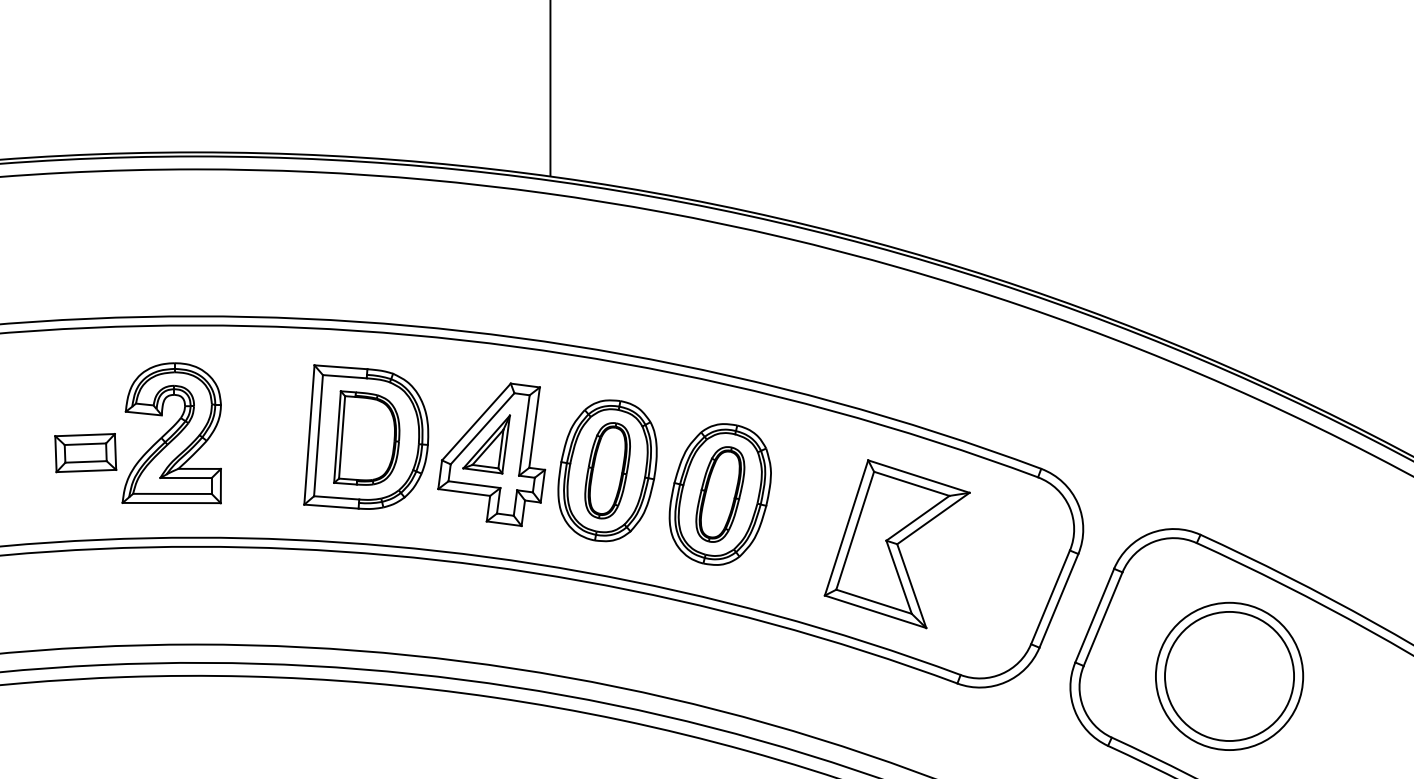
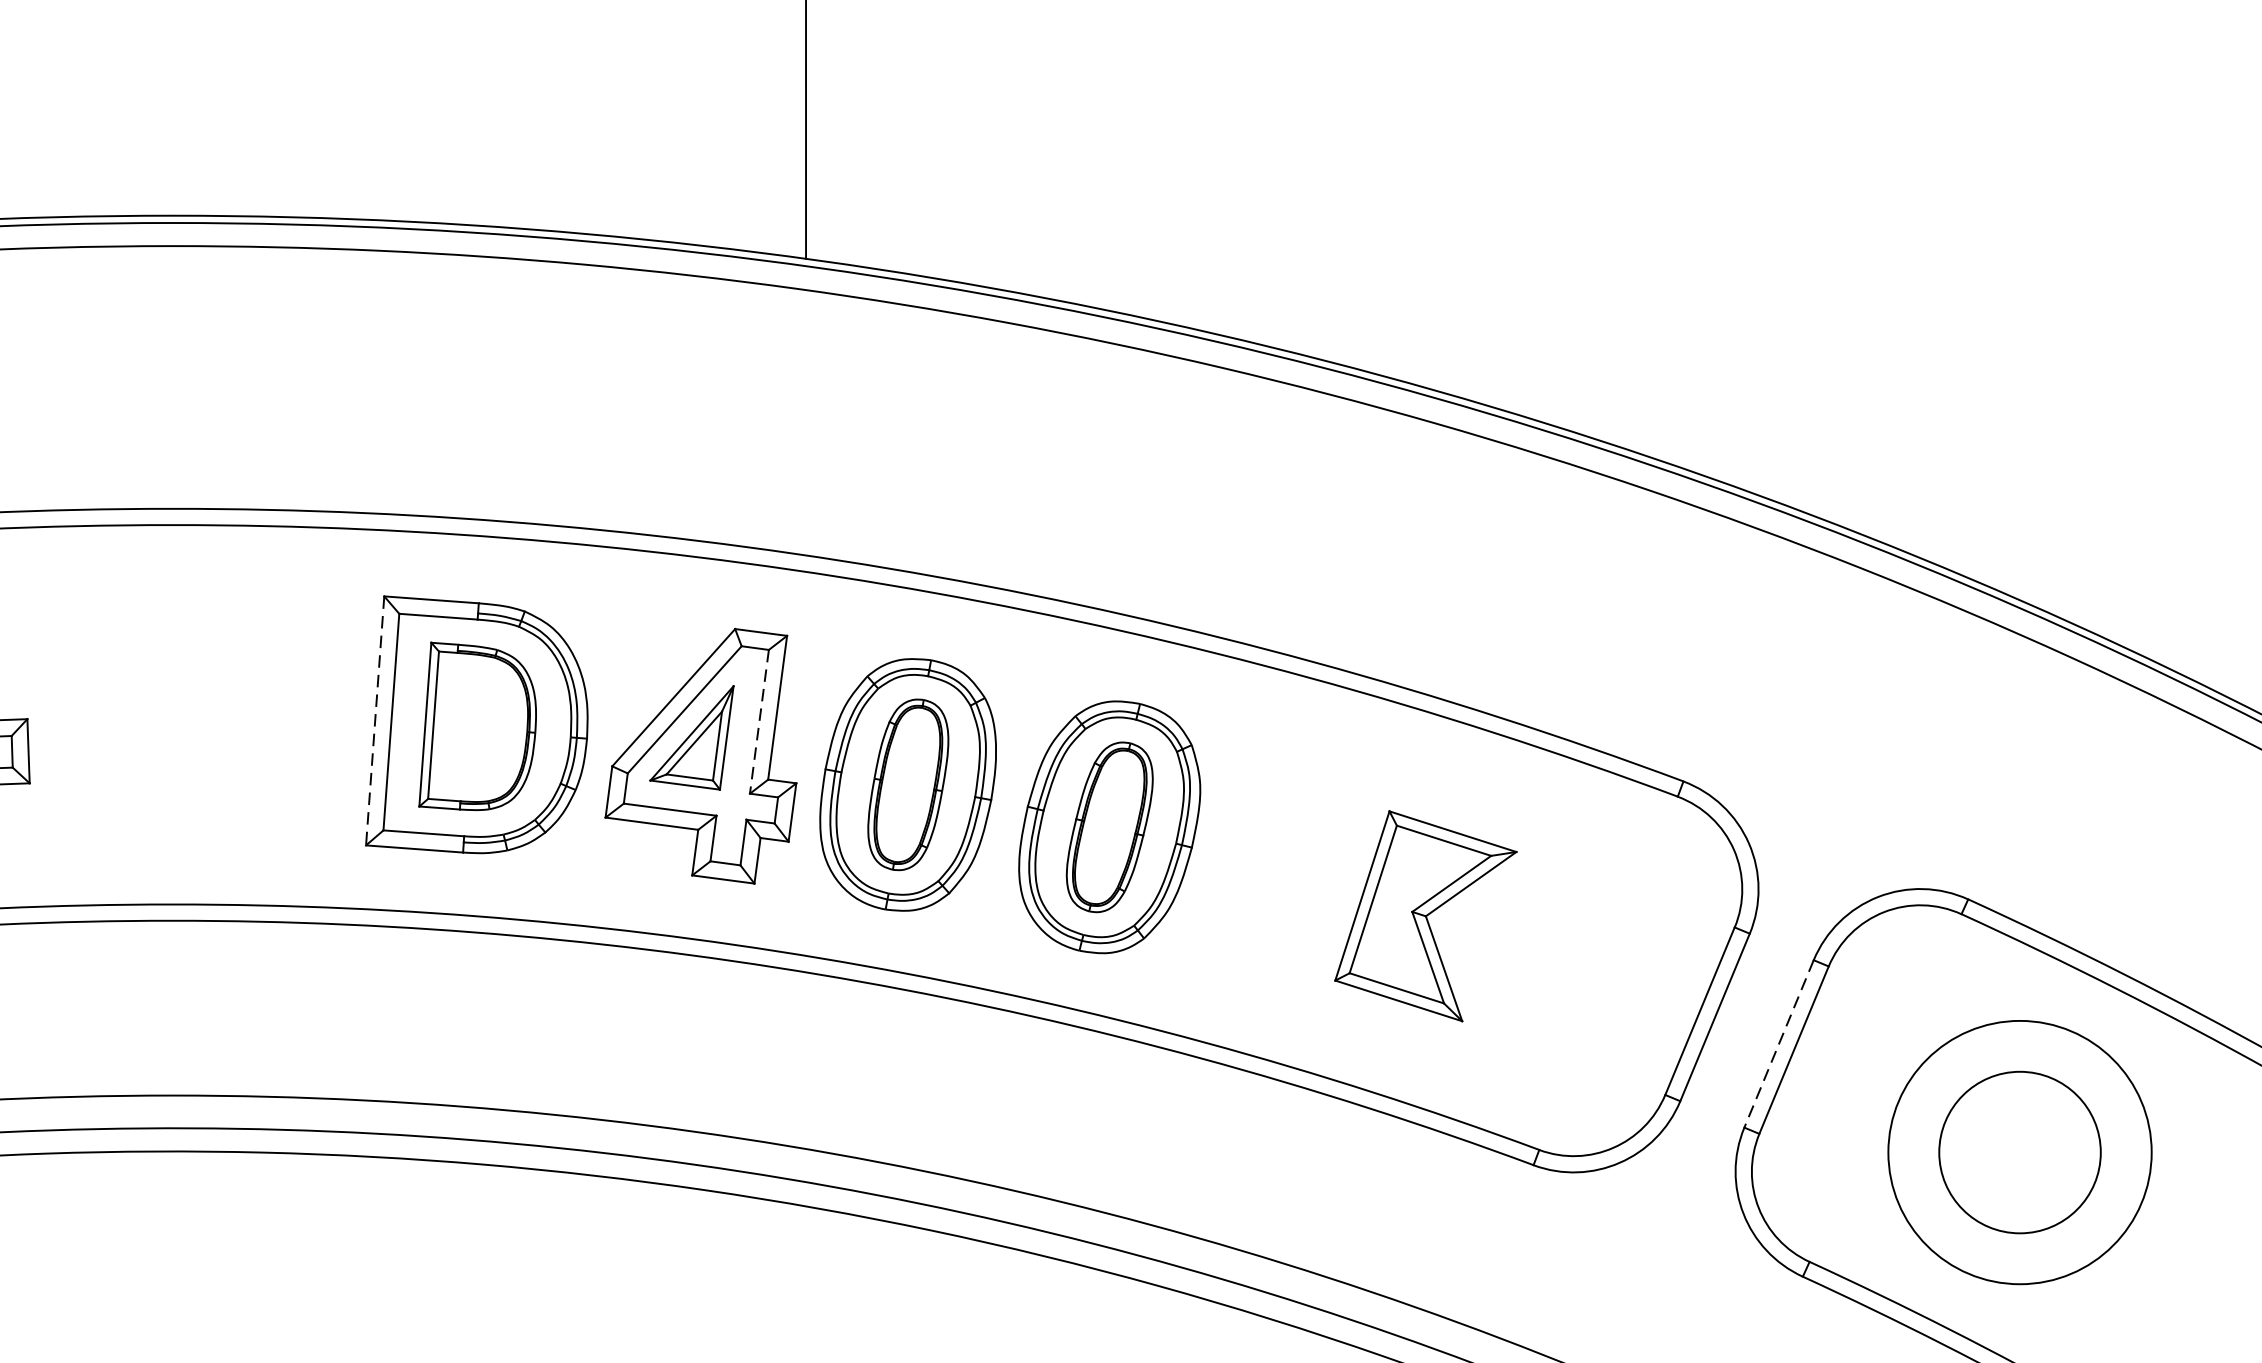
part: (171, 433) -> (128, 718), removed
line: (309, 434) -> (375, 720), solid -> dashed
line: (524, 435) -> (759, 721), solid -> dashed
part: (896, 544) -> (1424, 916), size x0.7
line: (1094, 615) -> (1778, 1043), solid -> dashed
circle: (1229, 676) -> (2019, 1152), size x0.7

